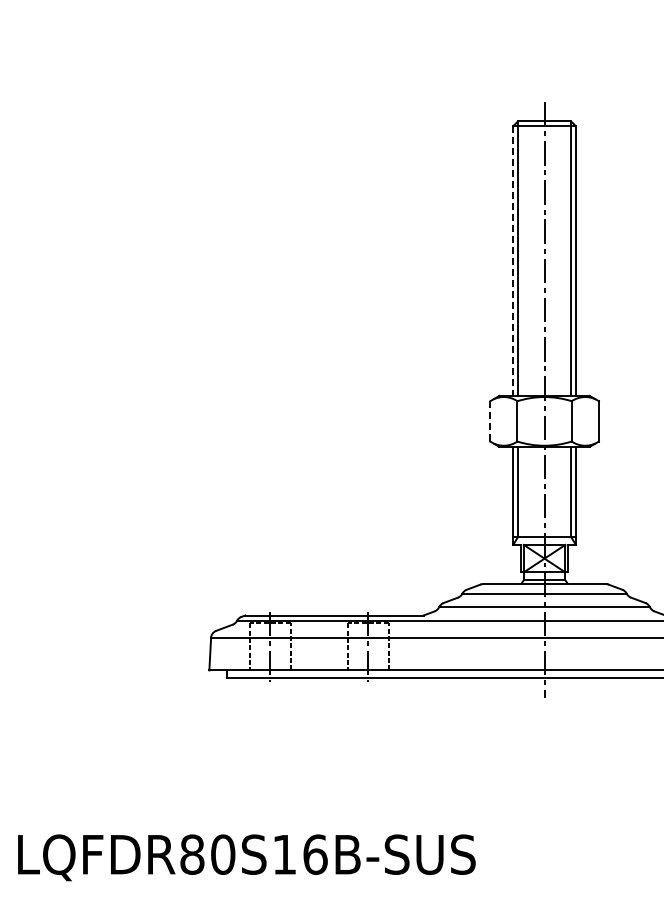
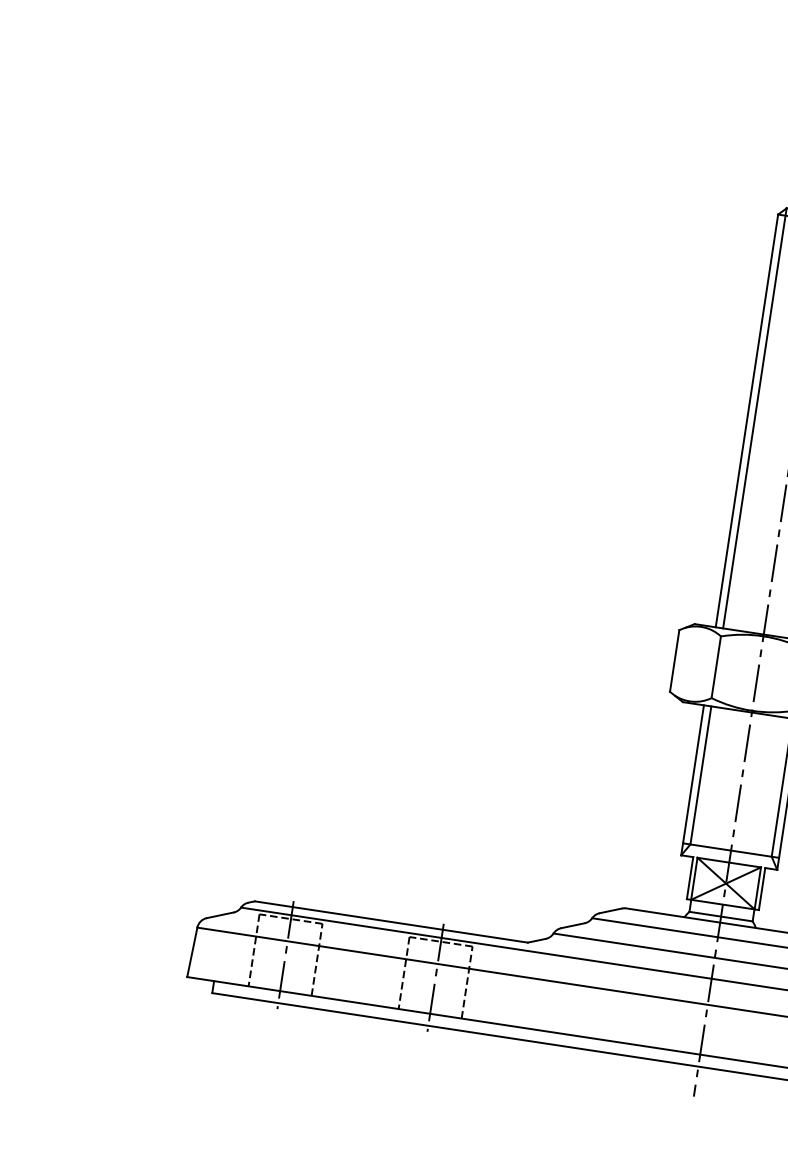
line: (513, 261) -> (747, 421), dashed -> solid
line: (490, 421) -> (675, 661), dashed -> solid

